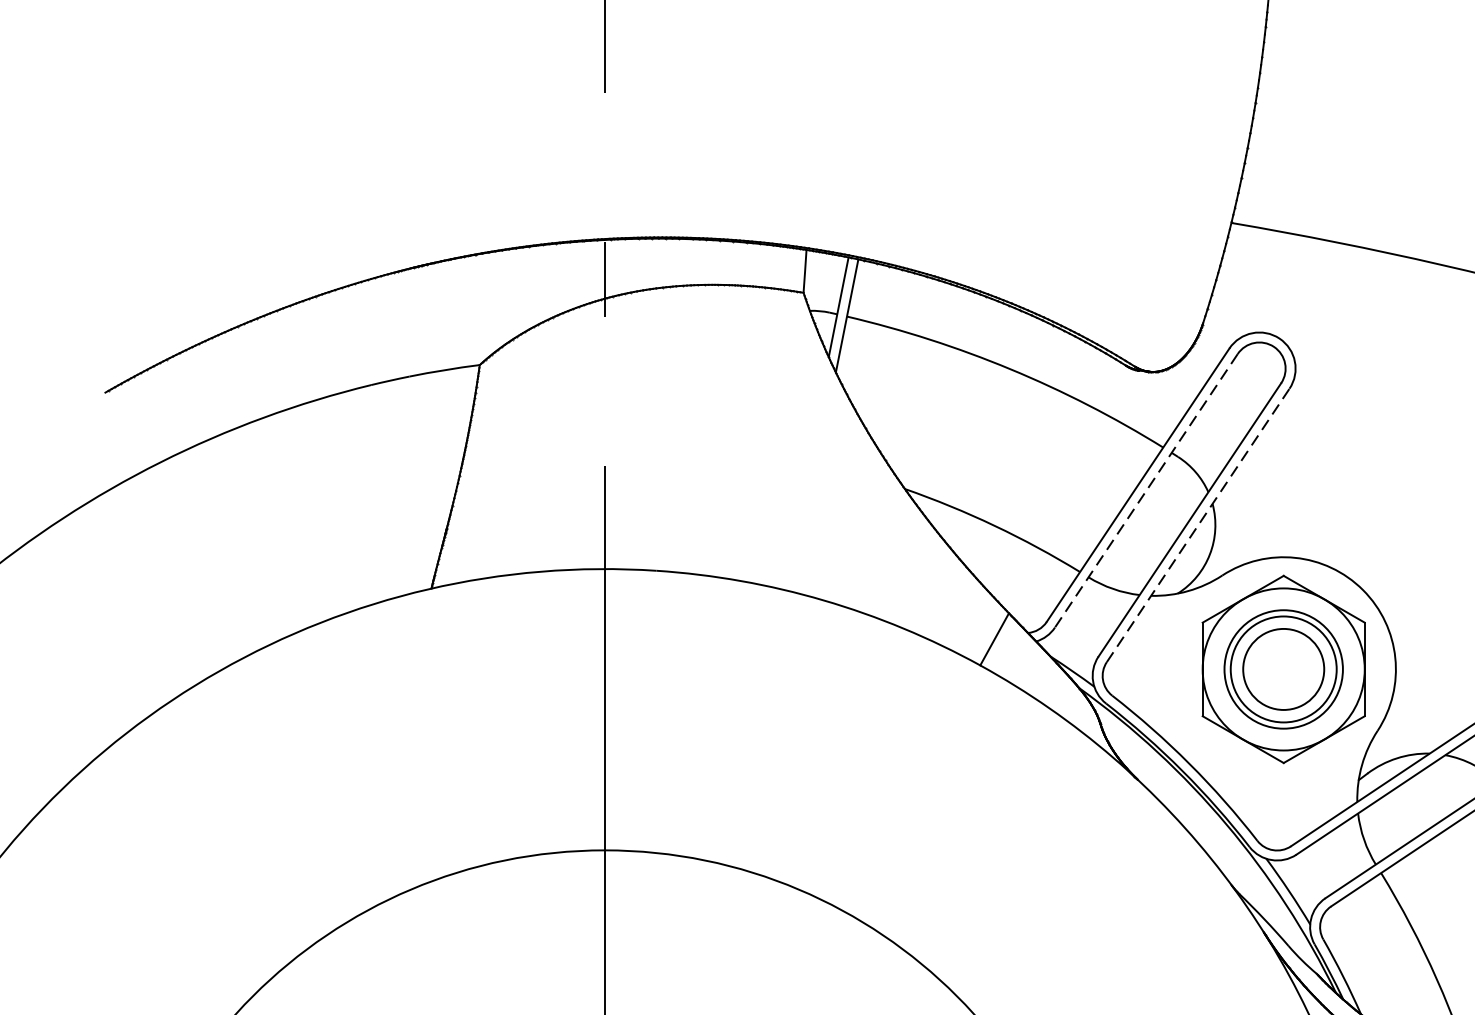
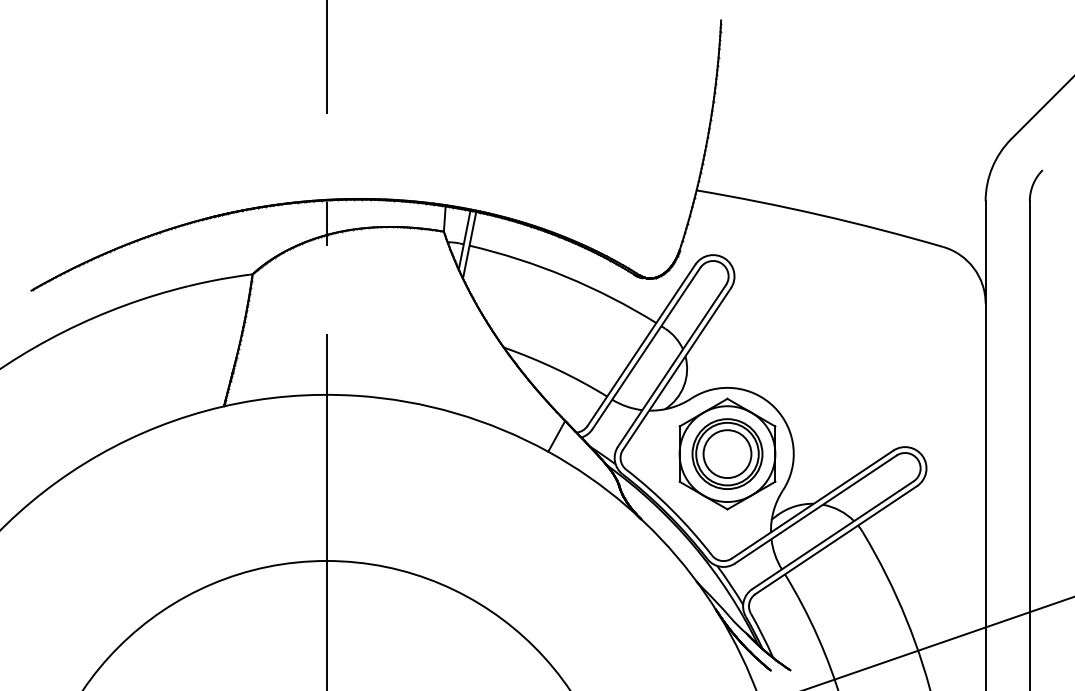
line: (1146, 492) -> (646, 349), dashed -> solid
line: (1199, 524) -> (677, 368), dashed -> solid

